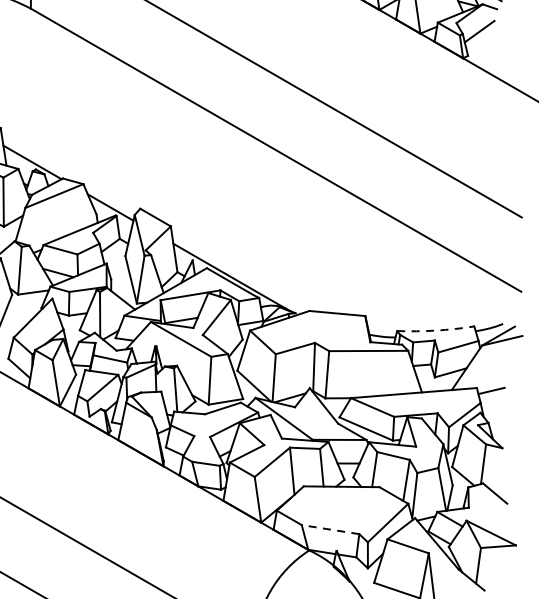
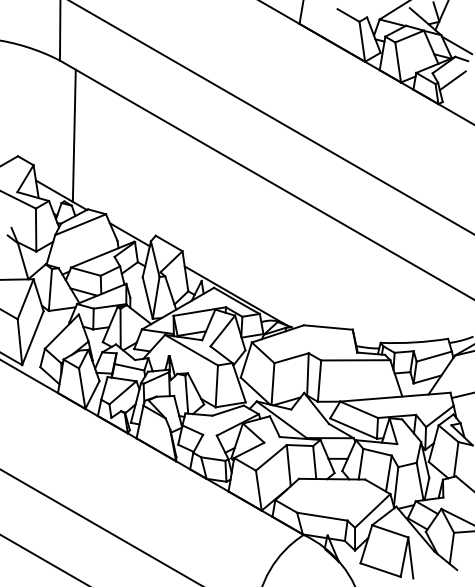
line: (46, 94) -> (73, 135), added
arc: (435, 330) -> (414, 342), dashed -> solid
line: (329, 529) -> (321, 516), dashed -> solid

